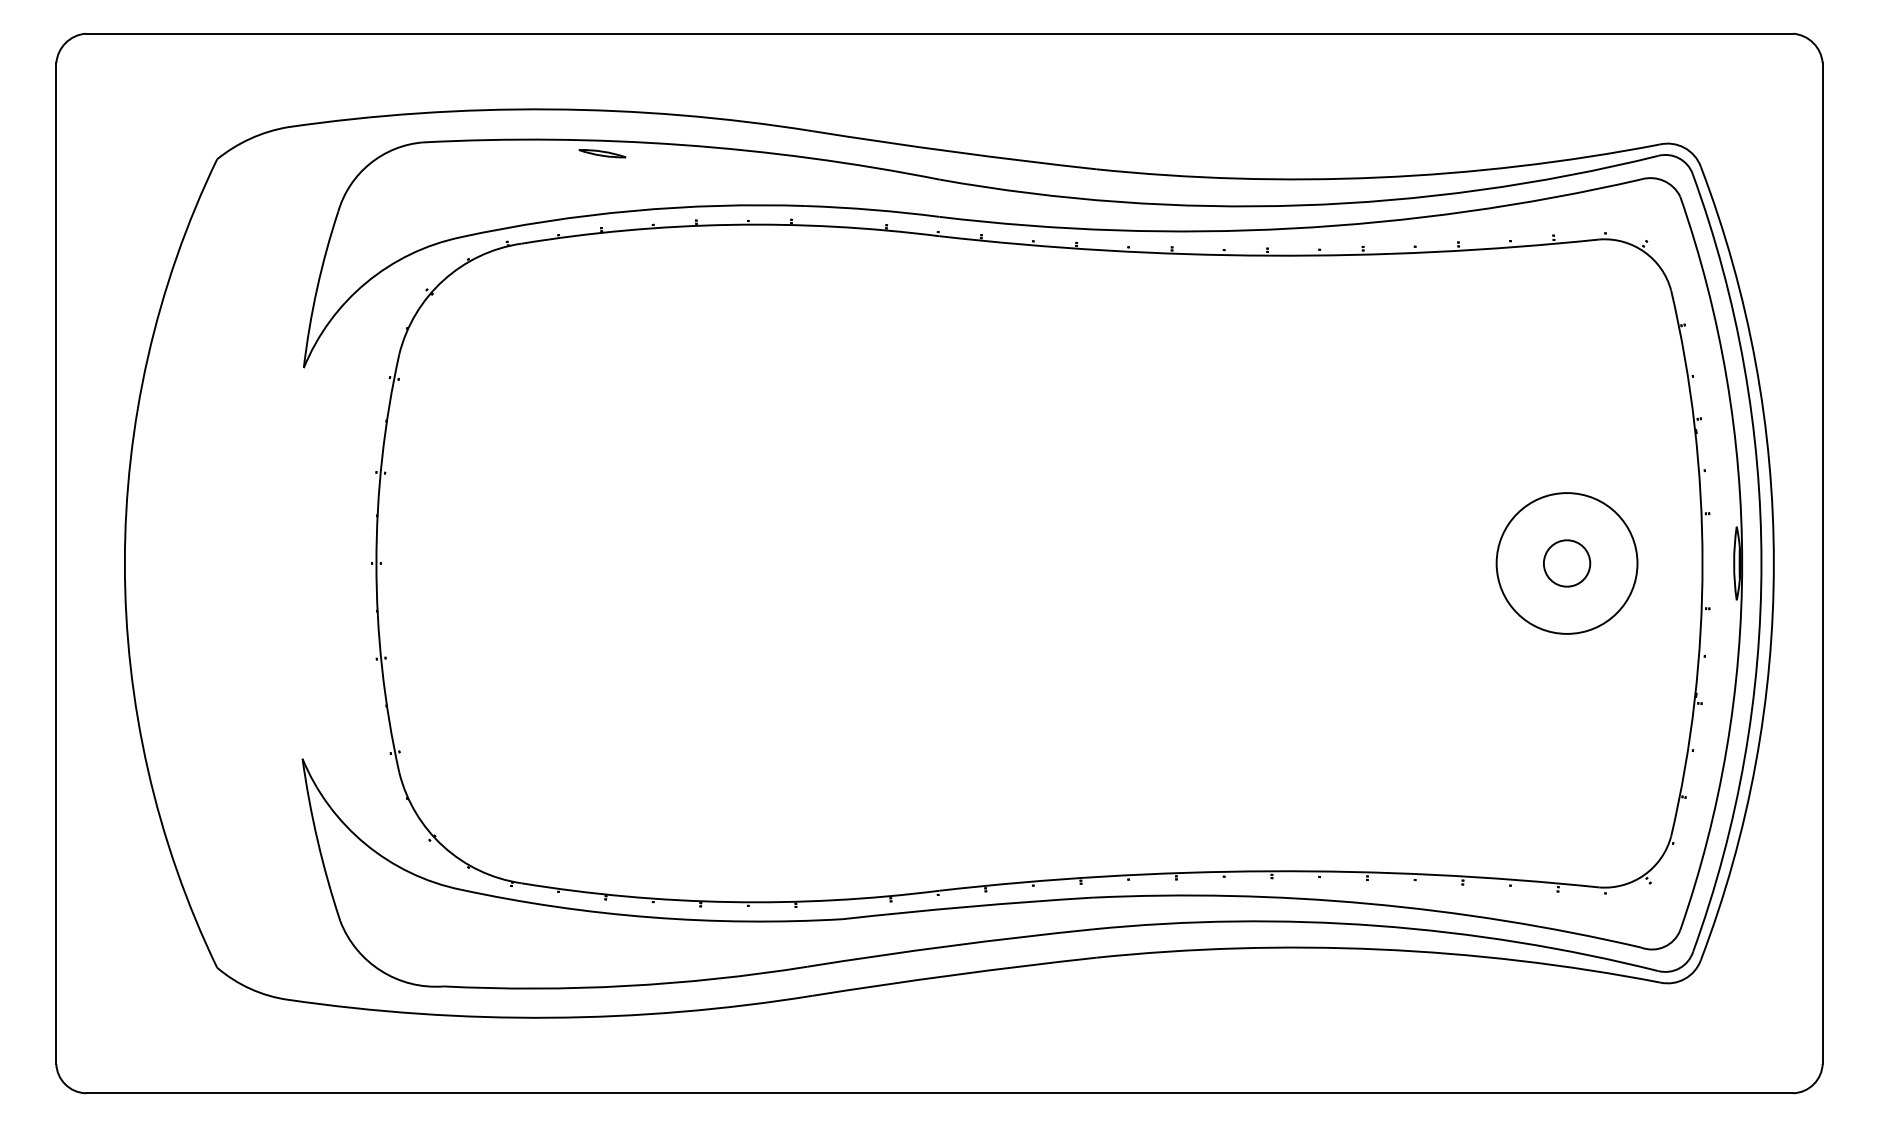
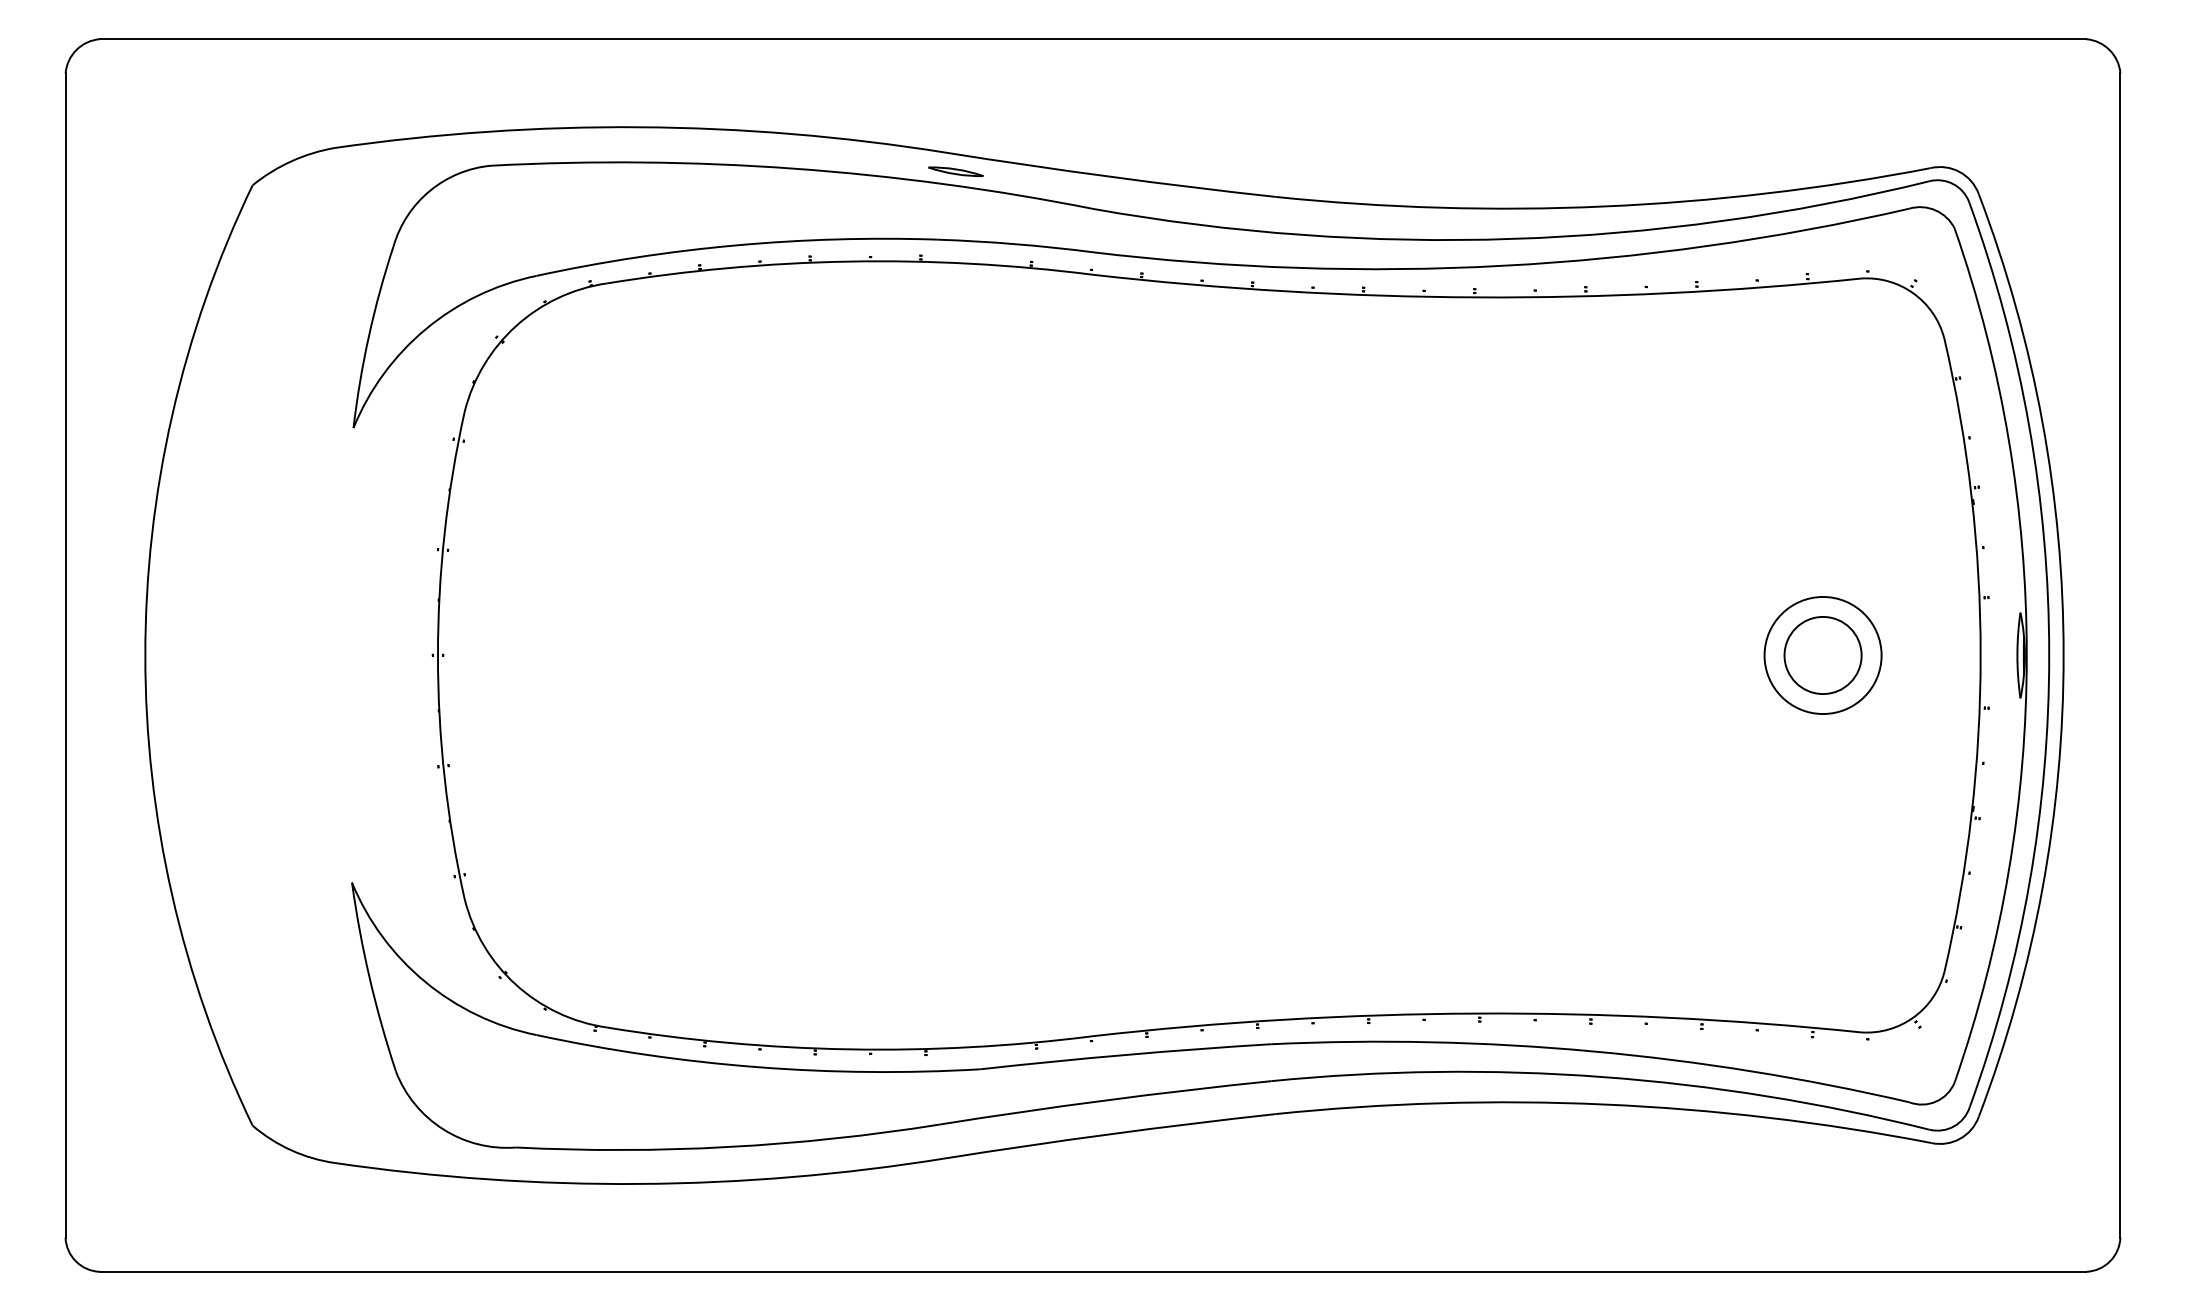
part: (602, 153) -> (955, 171), moved
circle: (1566, 563) -> (1822, 655), size x0.71
circle: (1566, 563) -> (1822, 655), size x1.43

